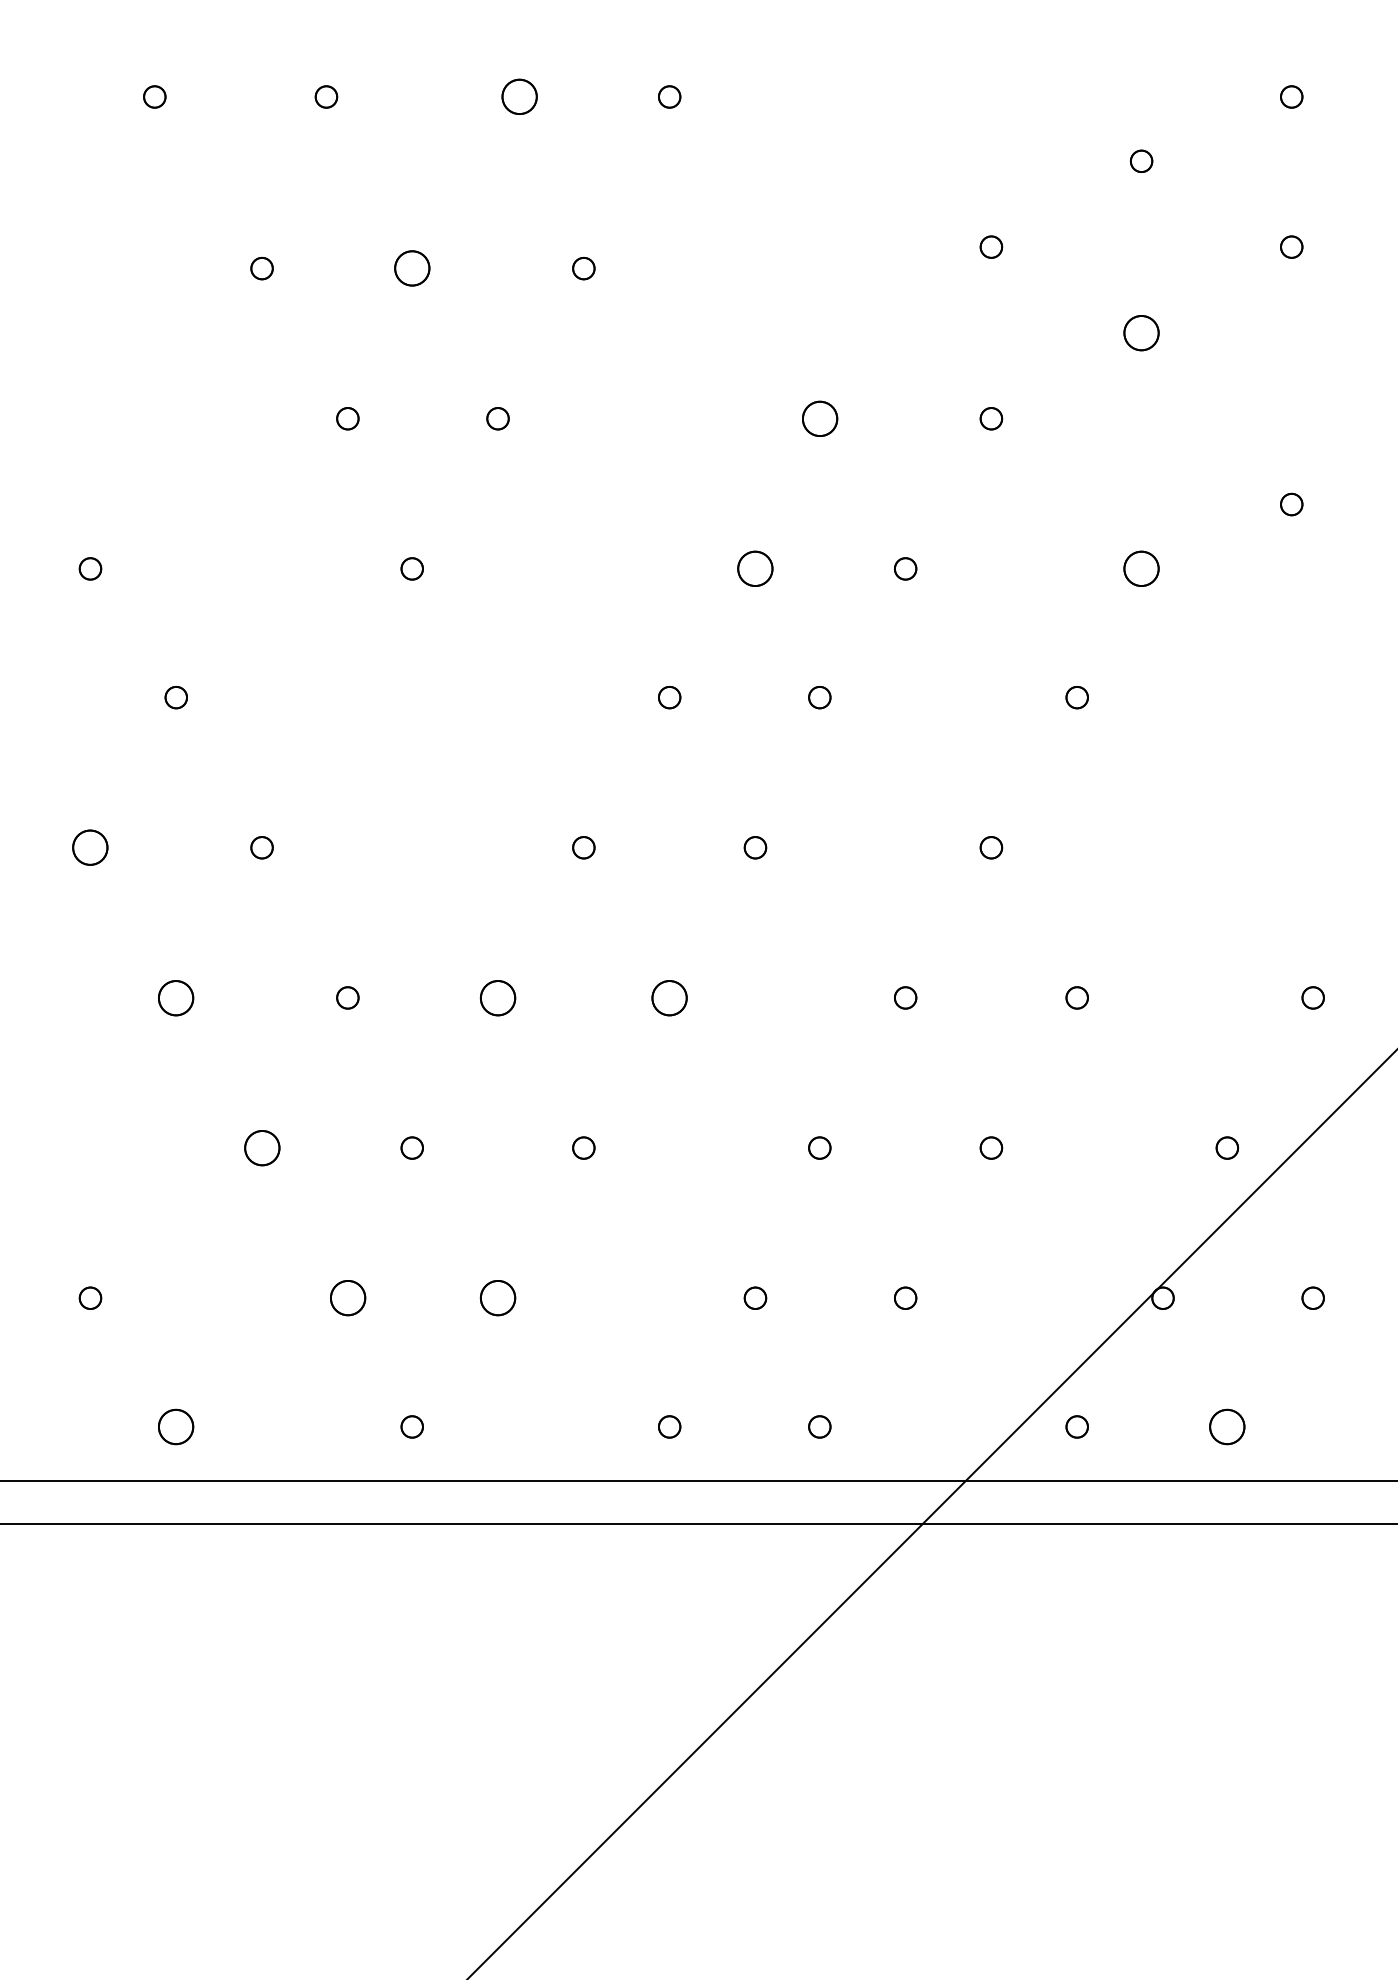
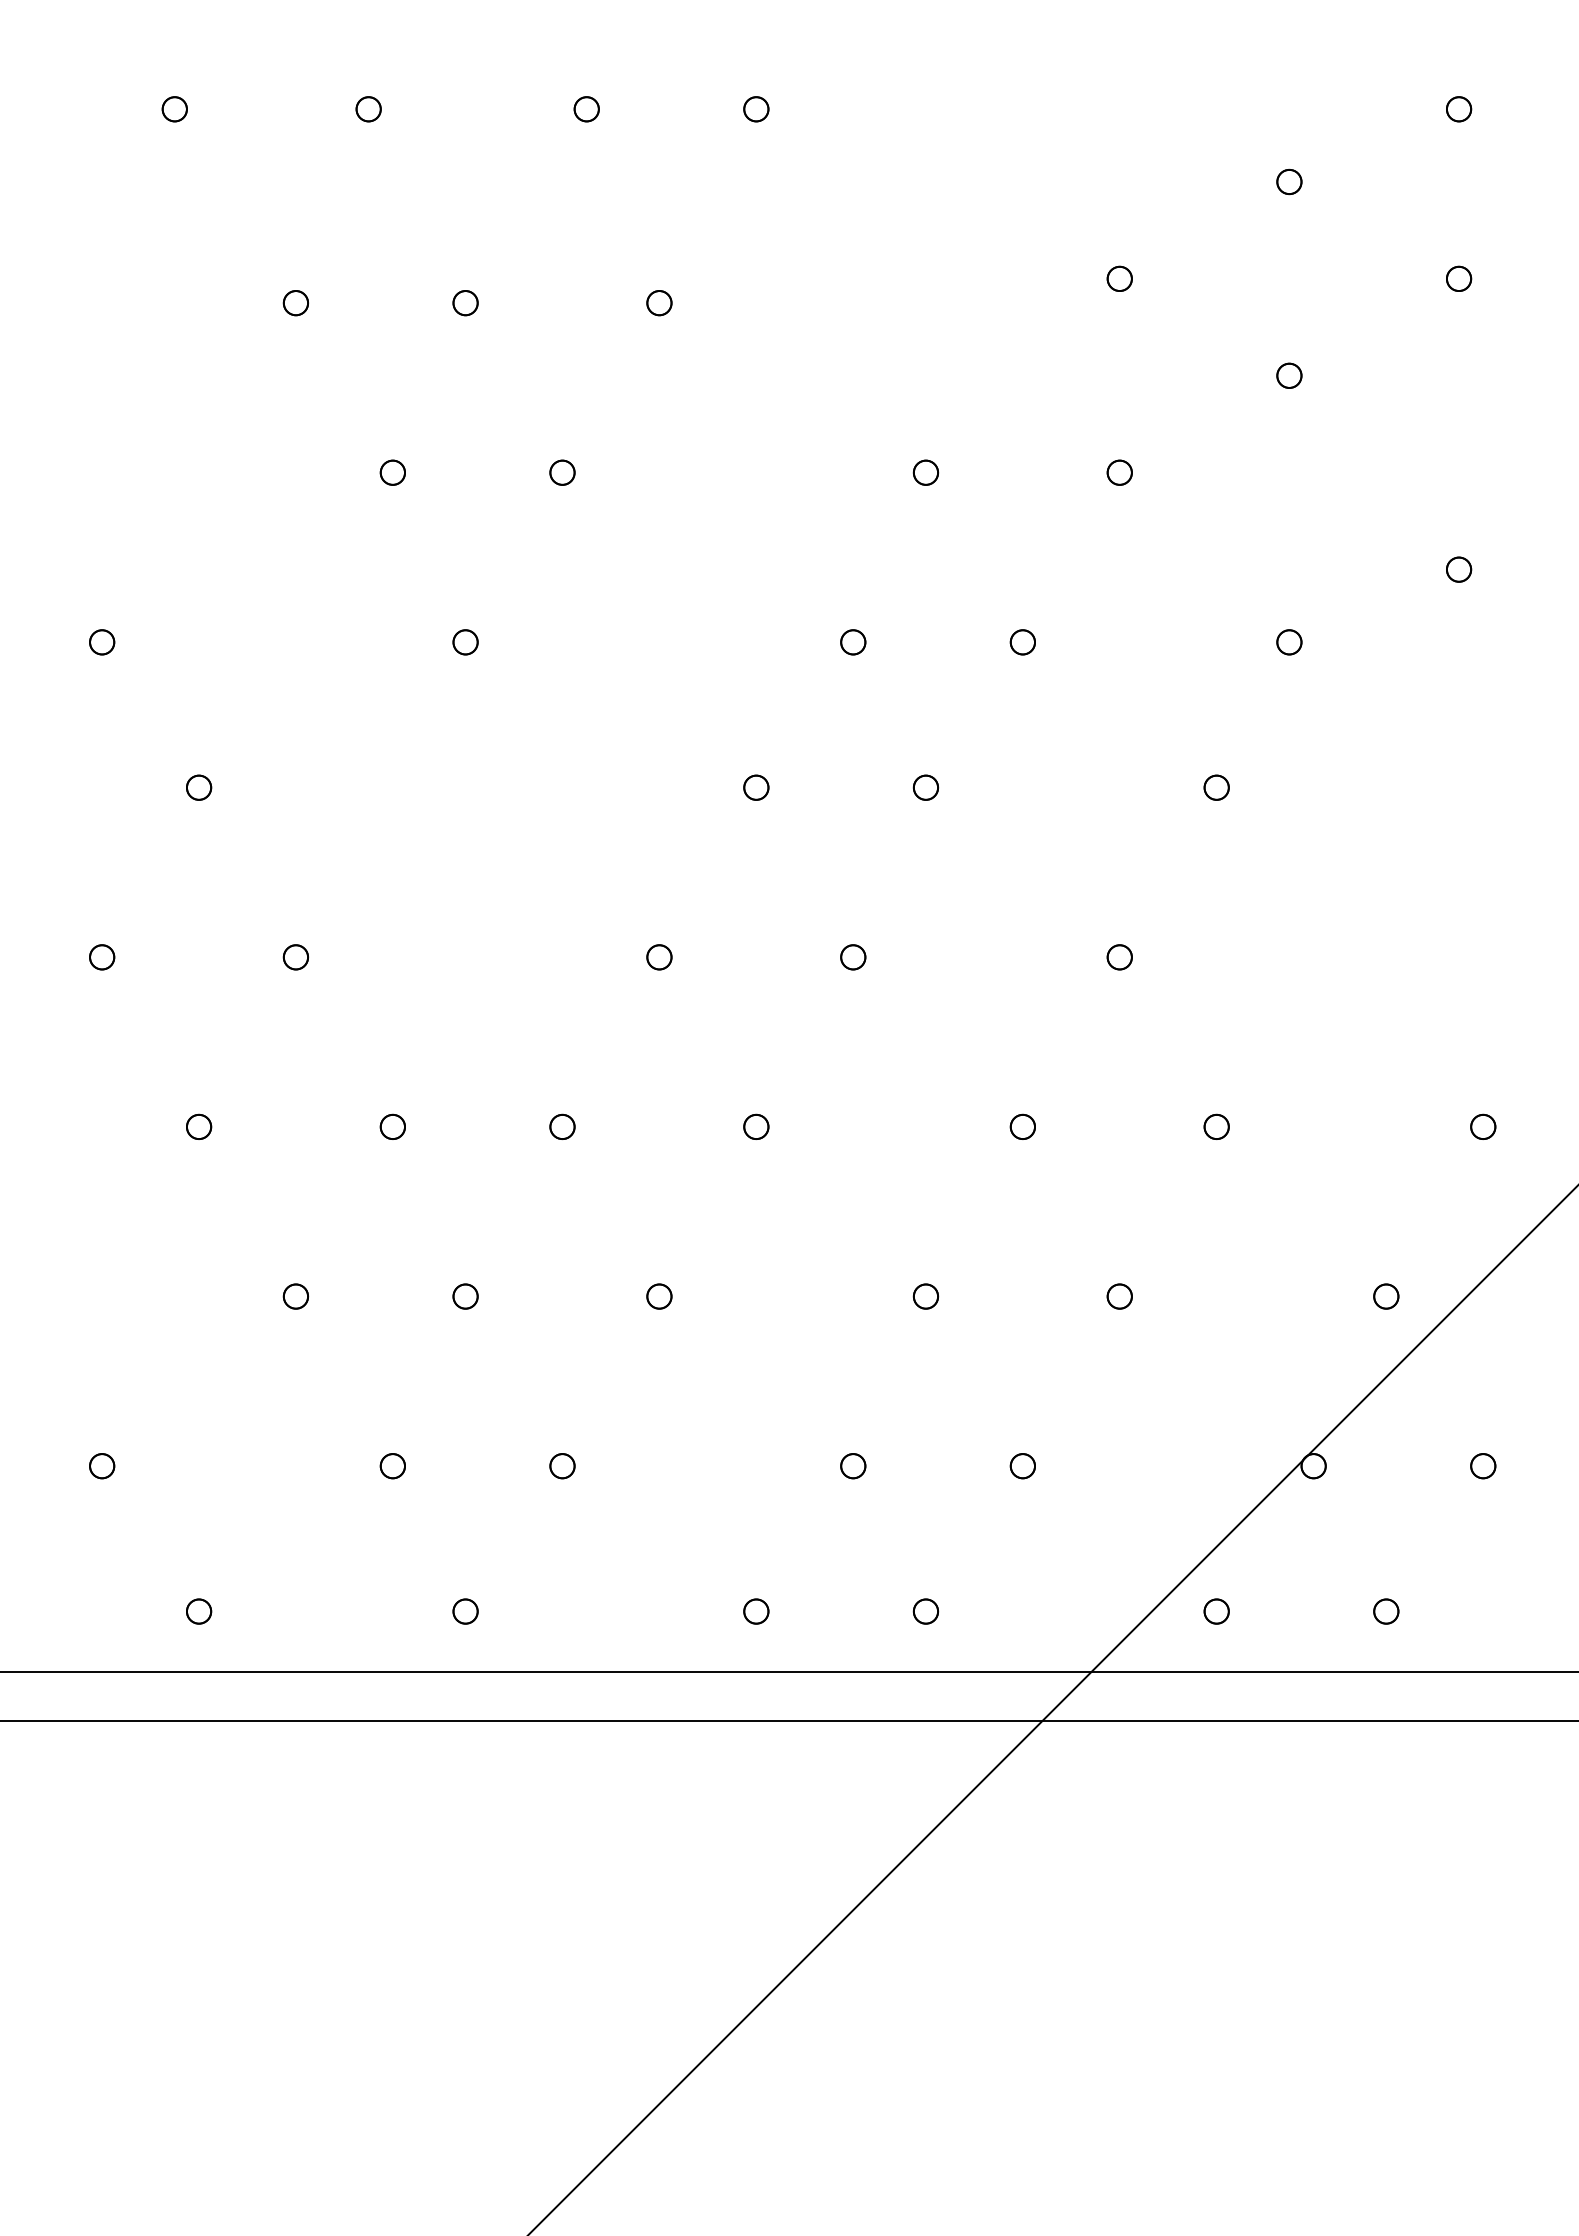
part: (519, 97) -> (586, 109), size x0.62
part: (412, 268) -> (465, 303), size x0.62
part: (1141, 332) -> (1289, 375), size x0.62
part: (819, 418) -> (925, 472), size x0.62
part: (755, 569) -> (853, 642), size x0.62
part: (1141, 569) -> (1289, 642), size x0.62
part: (90, 847) -> (102, 957), size x0.62
part: (176, 997) -> (199, 1126), size x0.62
part: (498, 997) -> (562, 1126), size x0.62
part: (669, 997) -> (756, 1126), size x0.62
part: (261, 1148) -> (295, 1296), size x0.62
part: (347, 1298) -> (392, 1466), size x0.62
part: (498, 1298) -> (562, 1466), size x0.62
part: (176, 1426) -> (199, 1611), size x0.62
part: (1227, 1426) -> (1386, 1611), size x0.62

